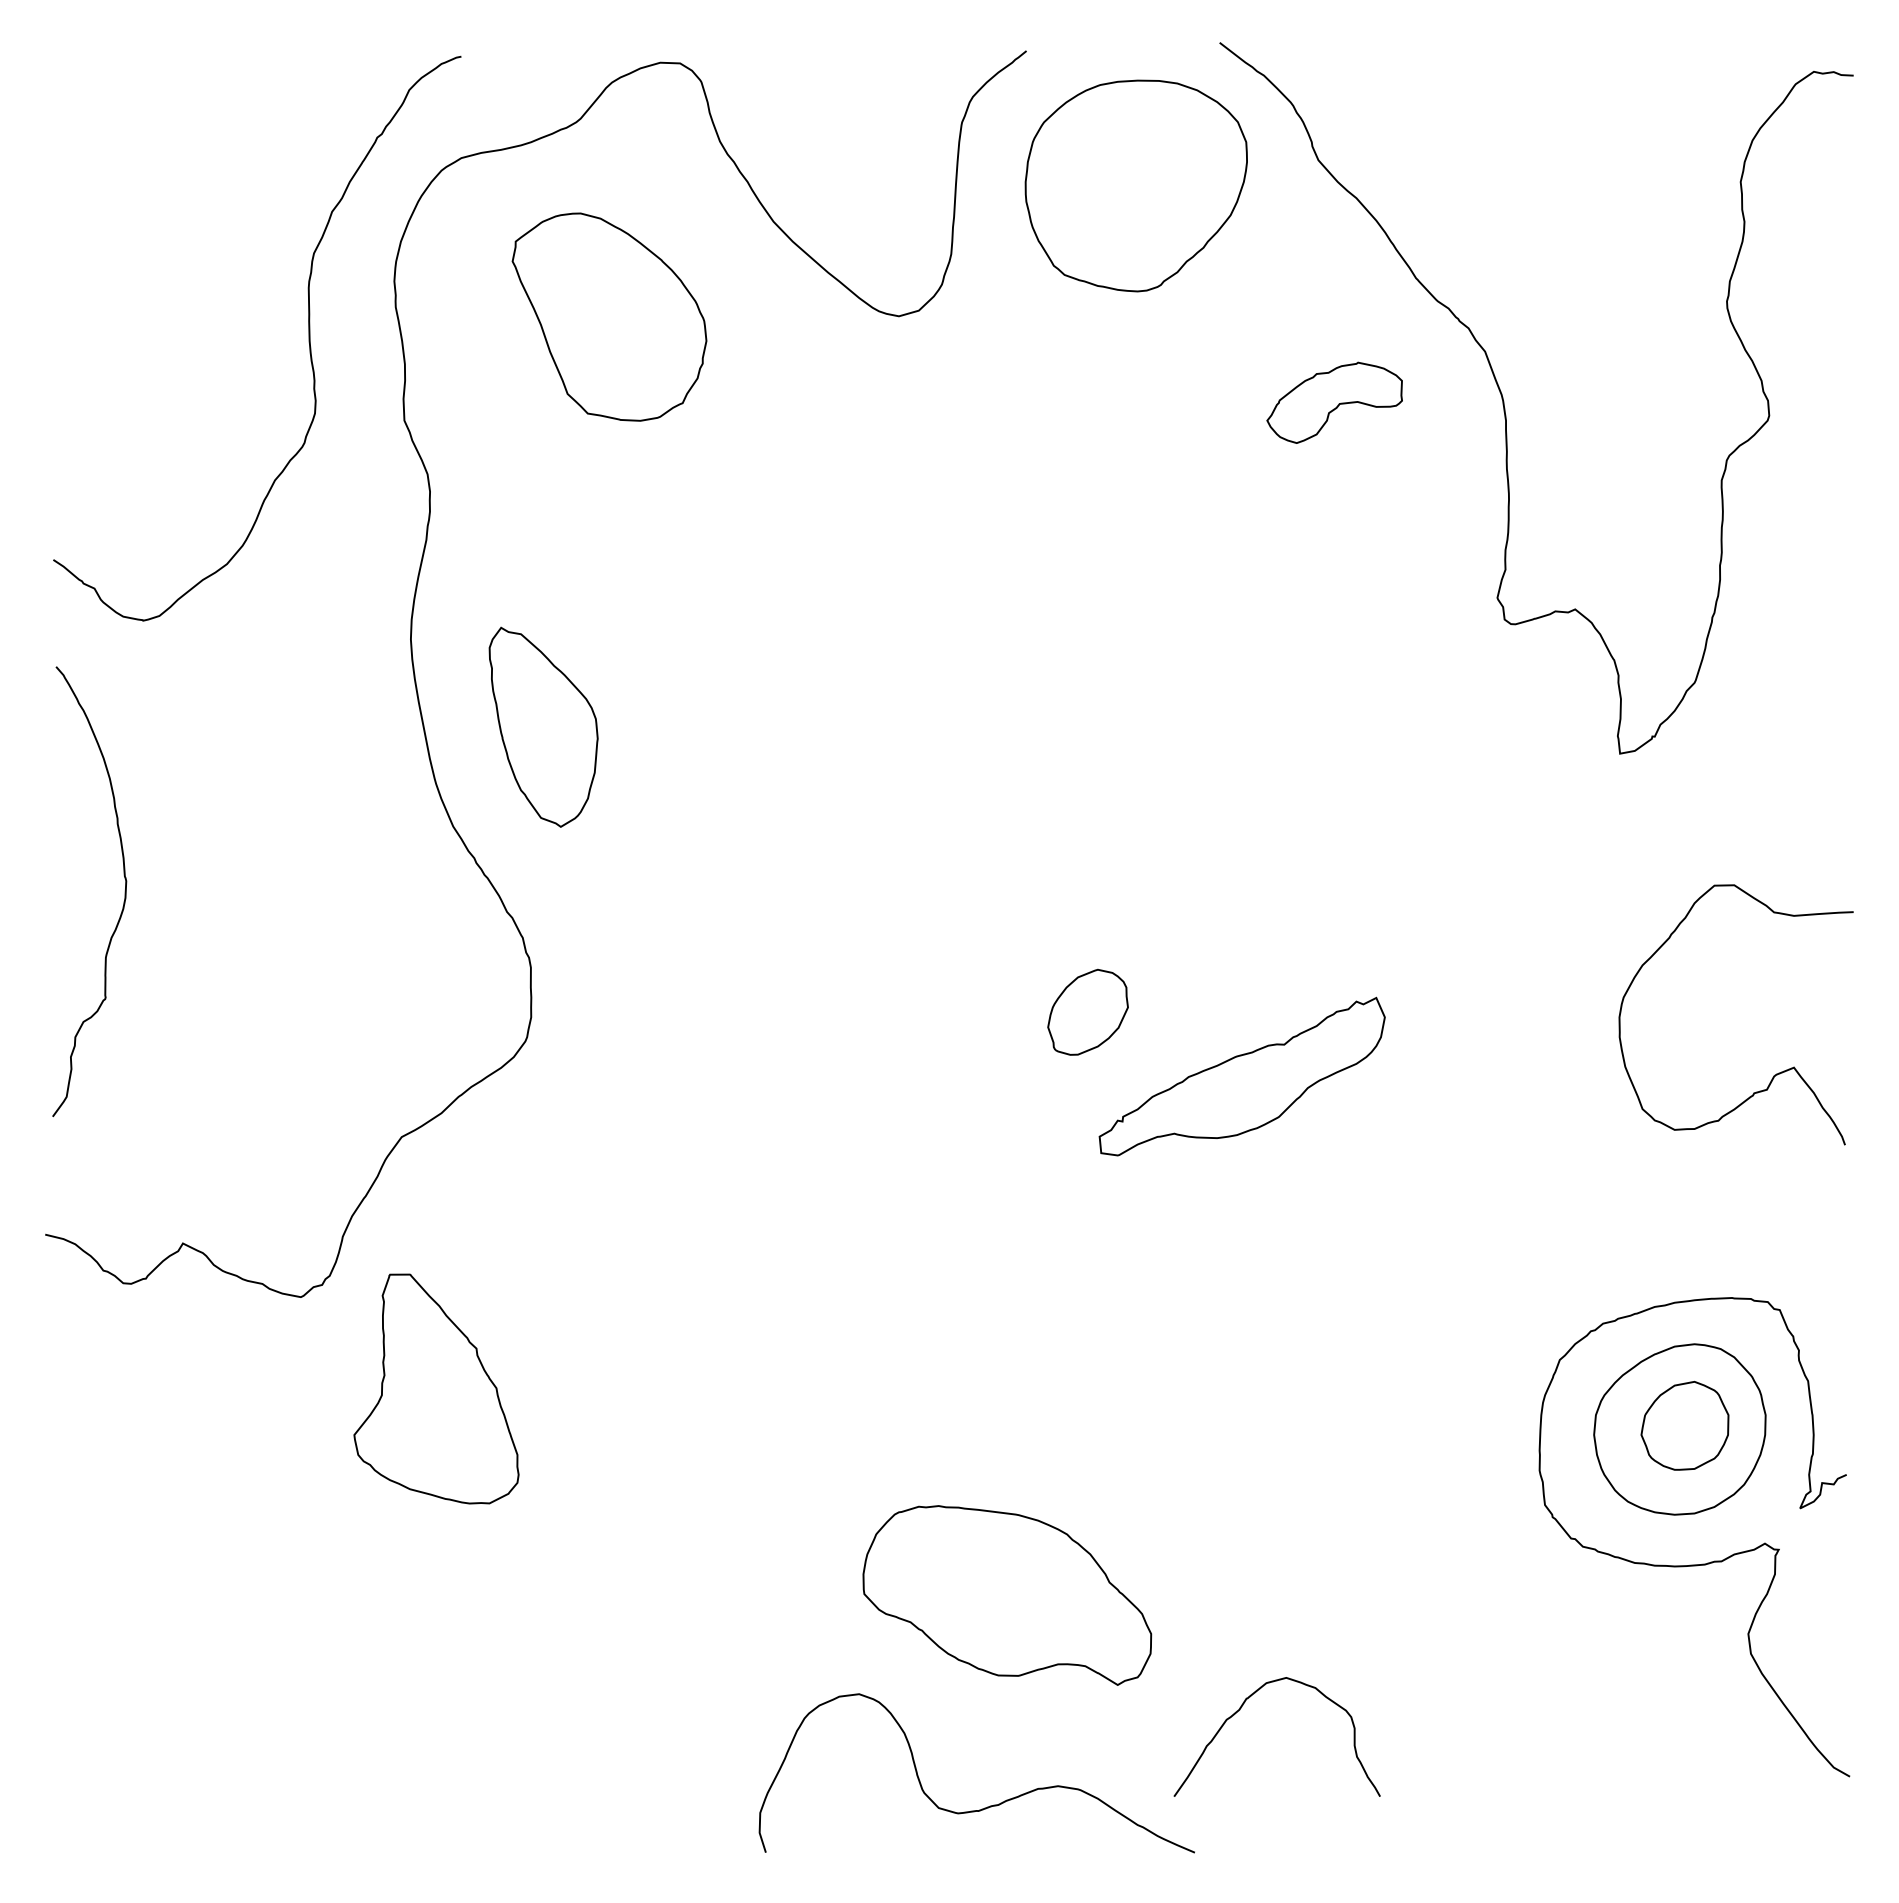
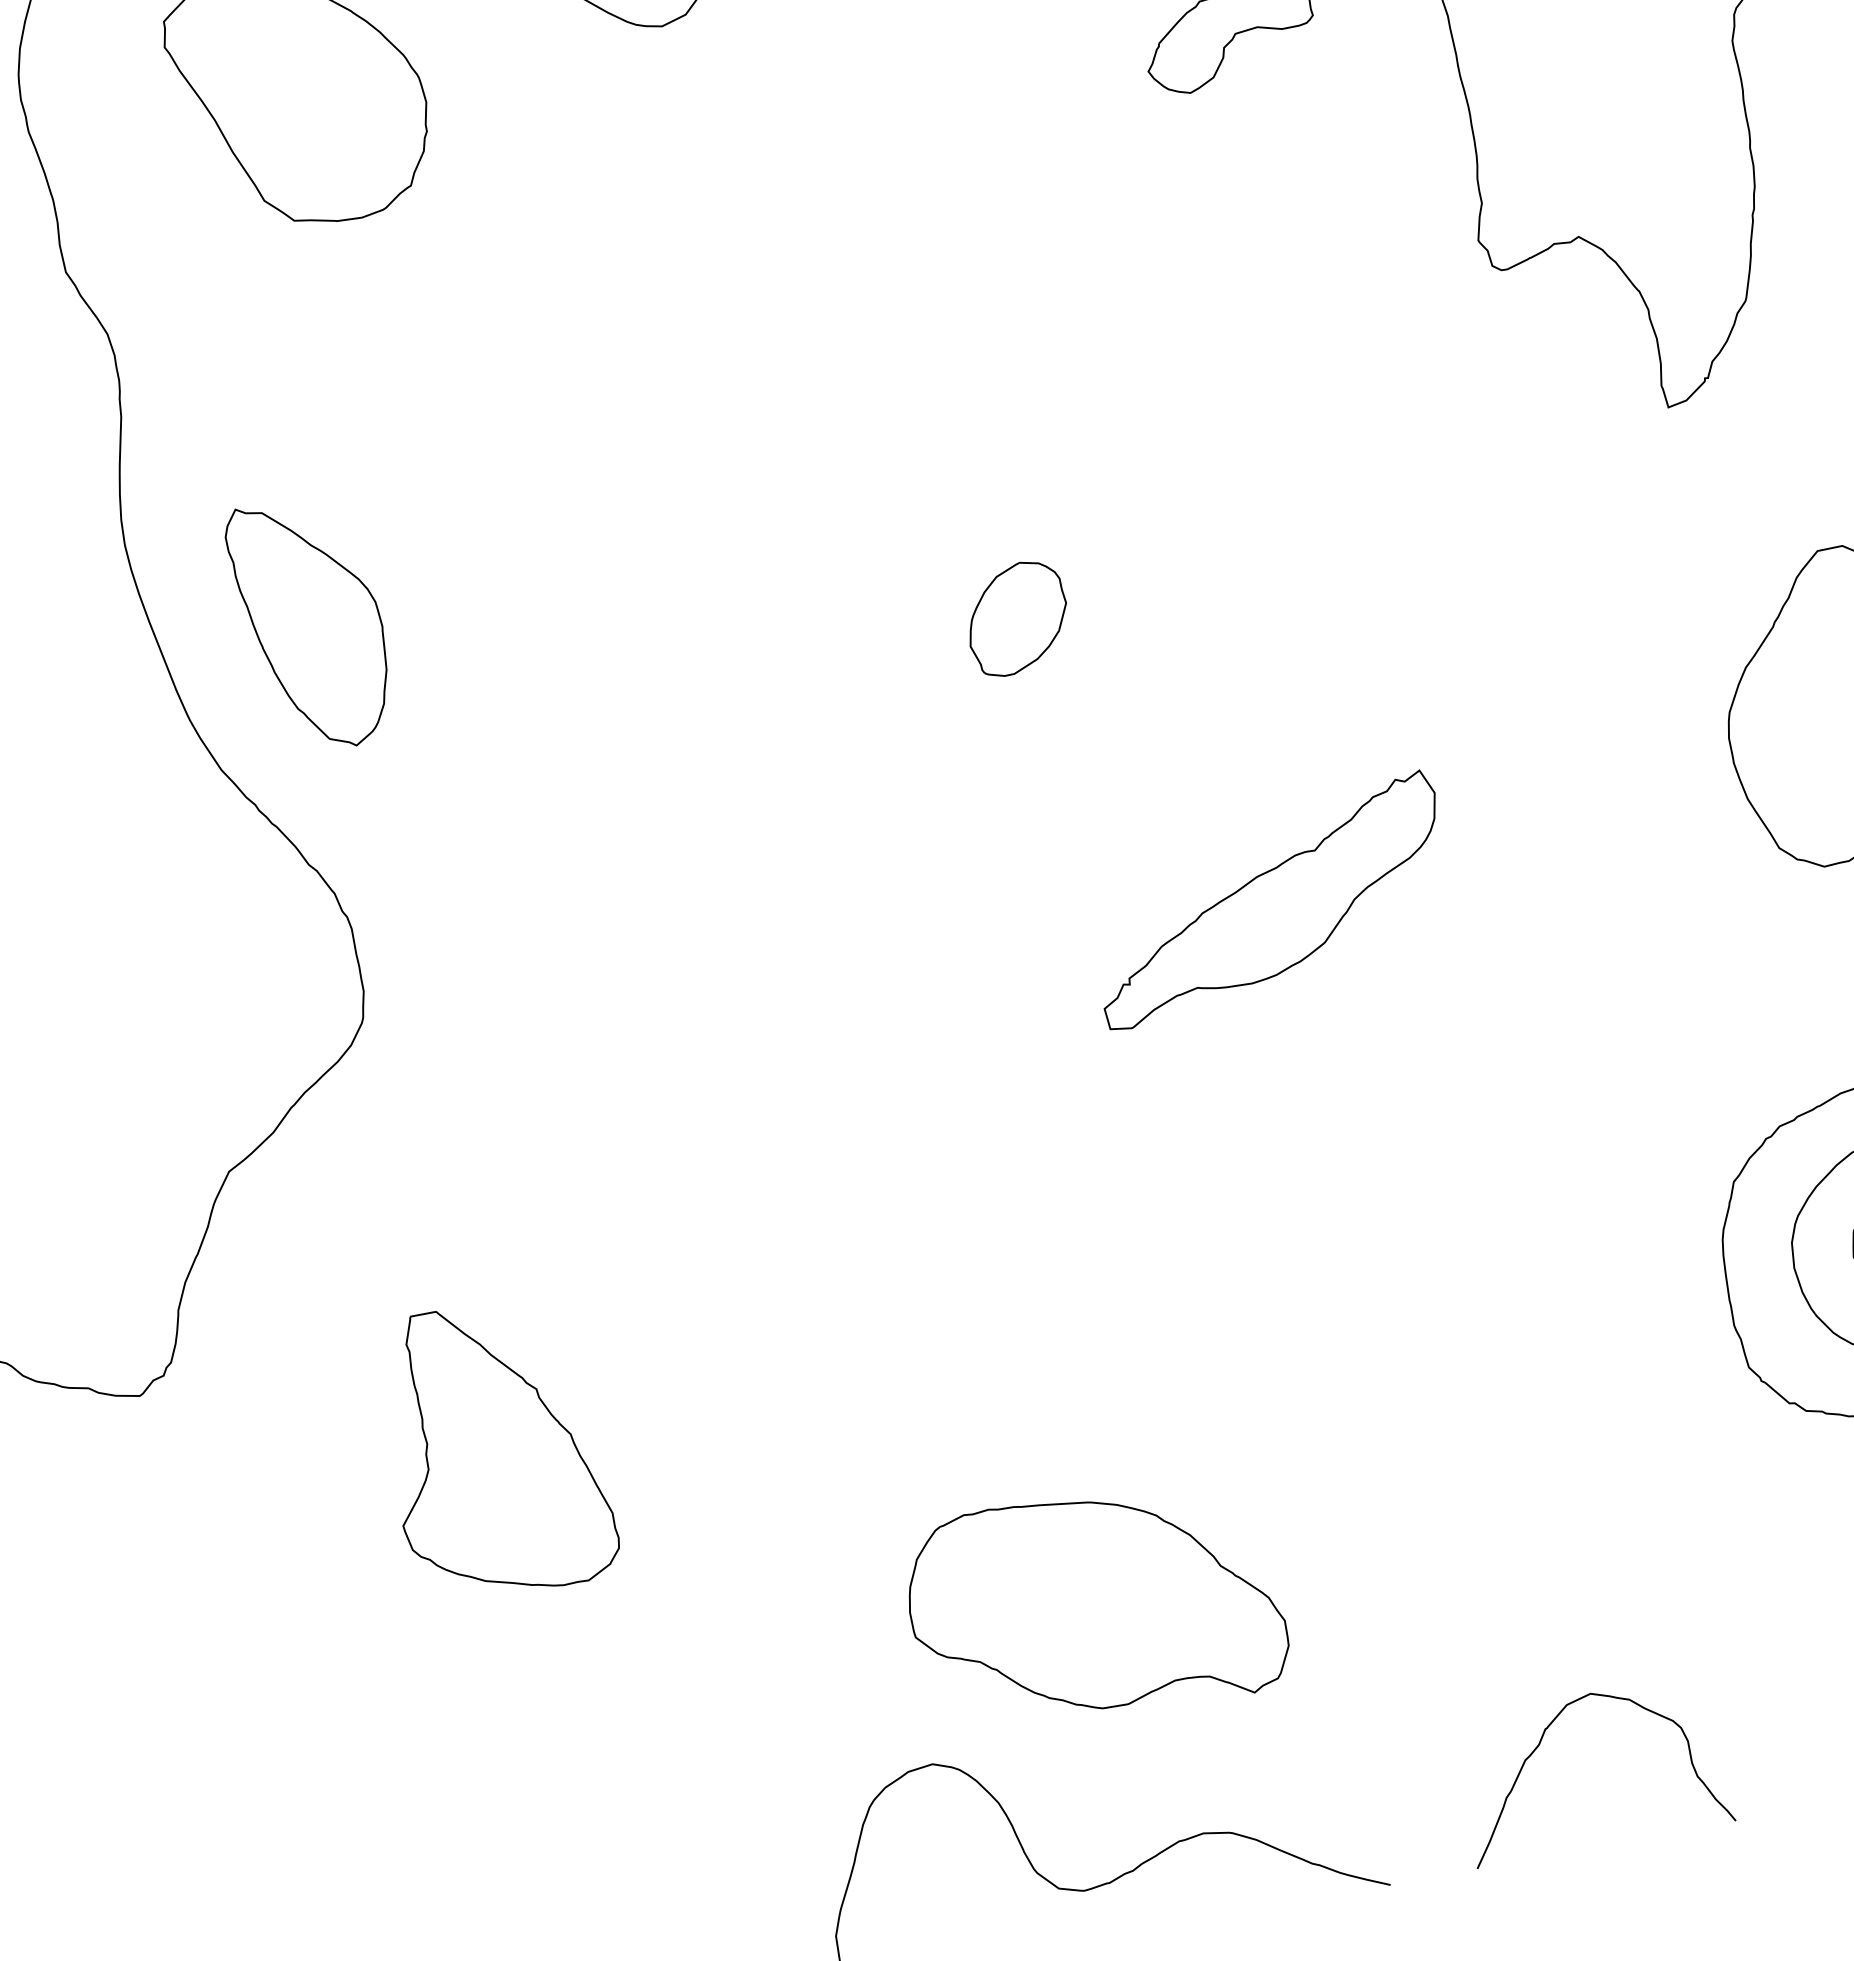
part: (1087, 1011) -> (1016, 617), moved
part: (436, 1388) -> (495, 1448), moved
curve: (1241, 1708) -> (1541, 1742), moved

